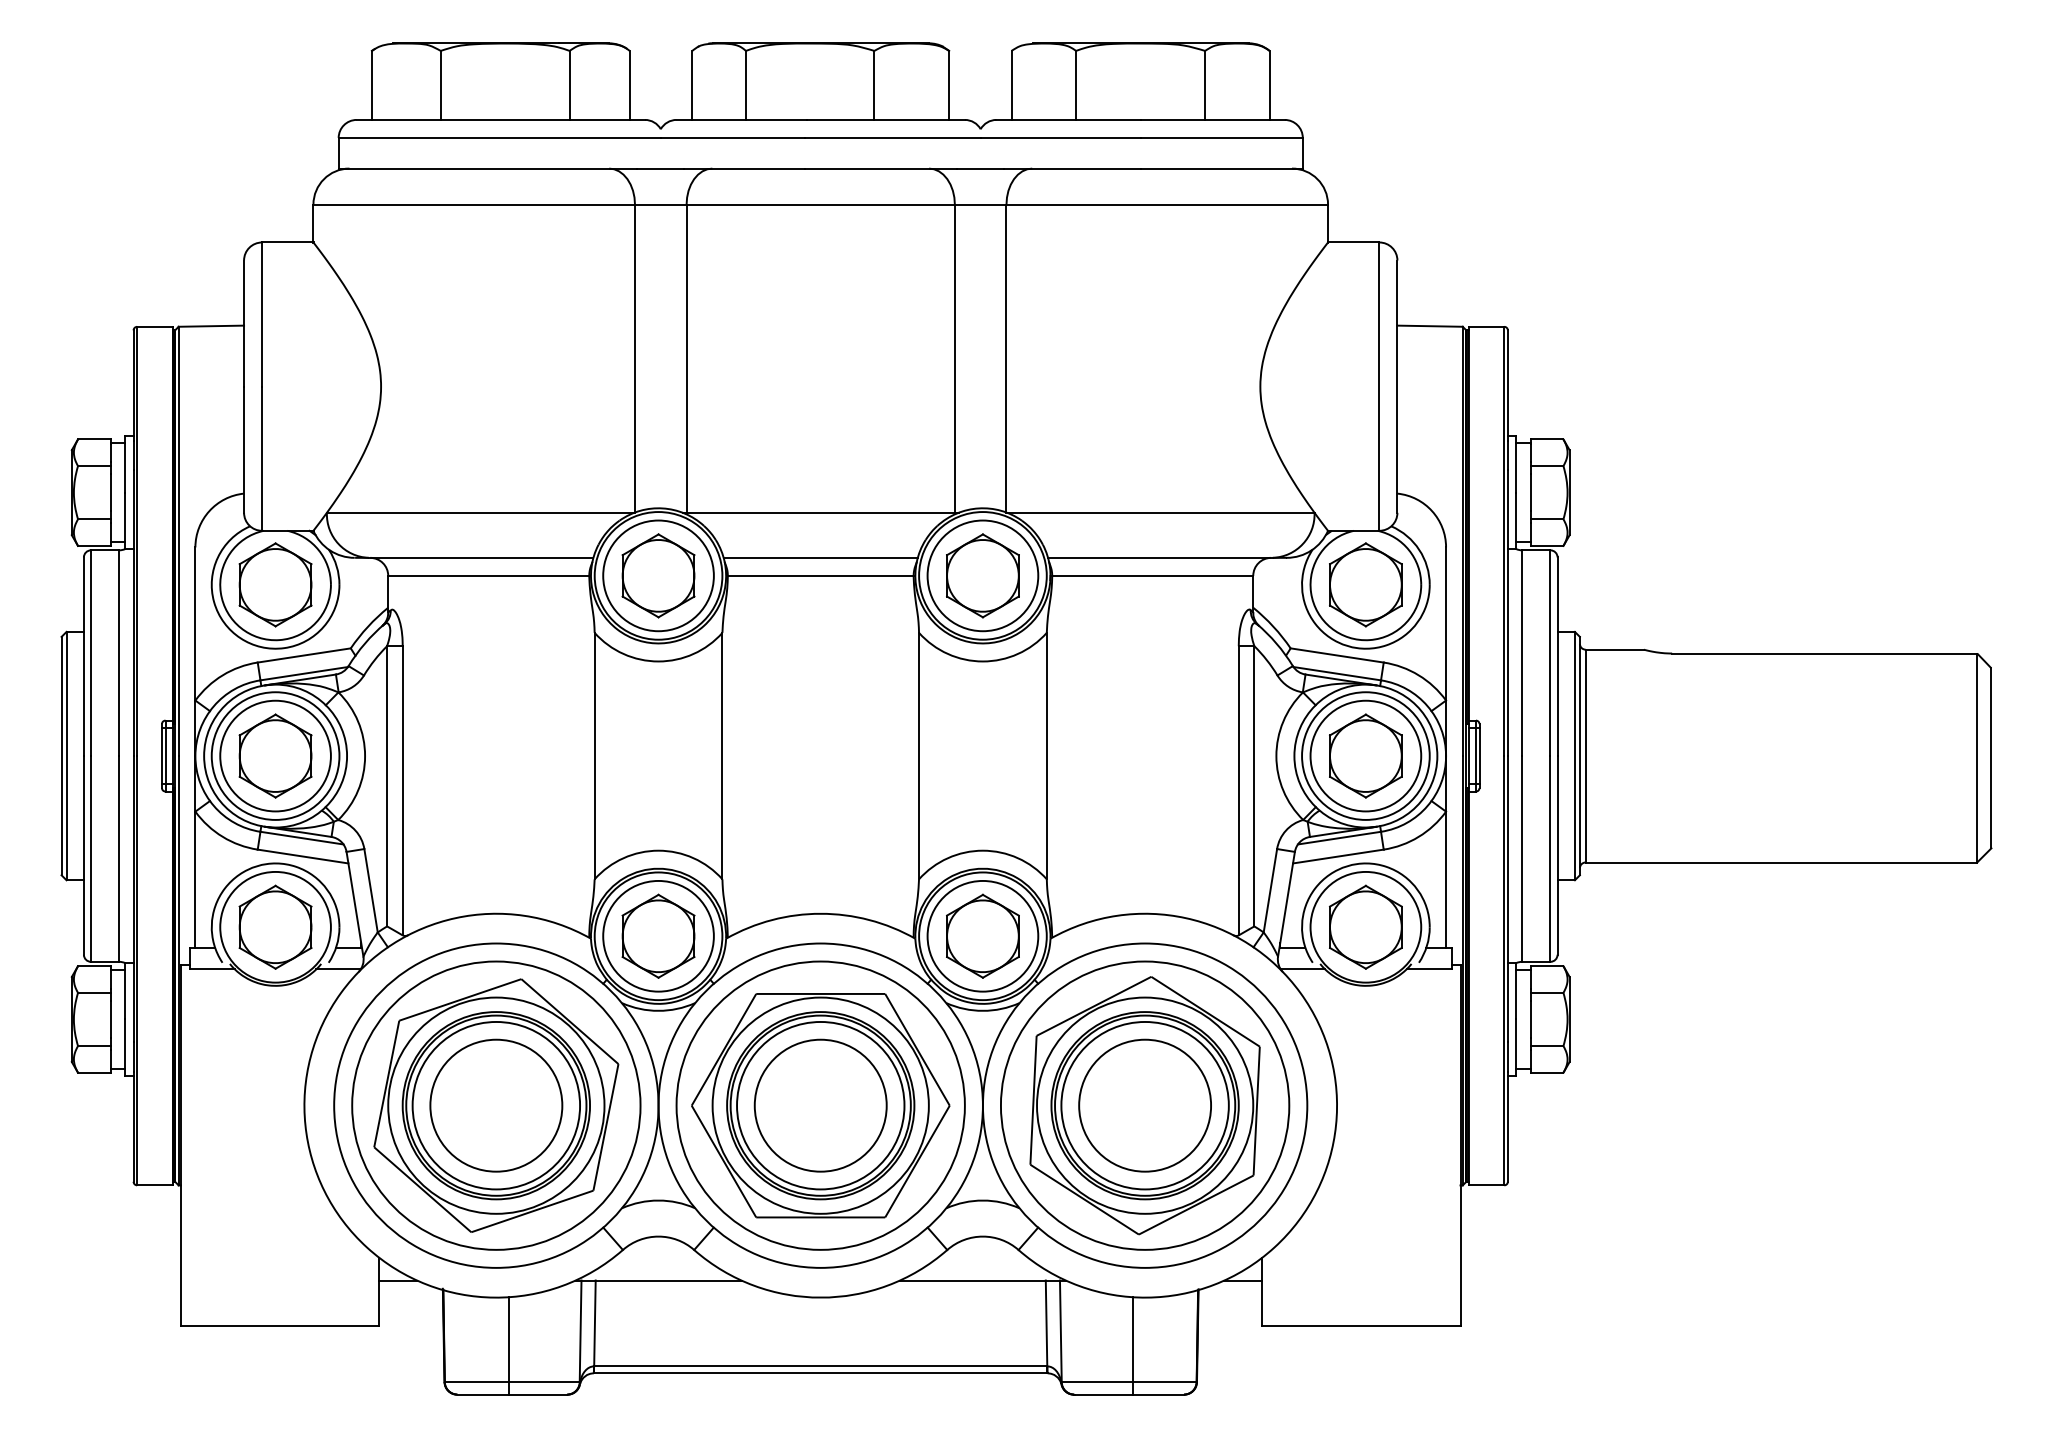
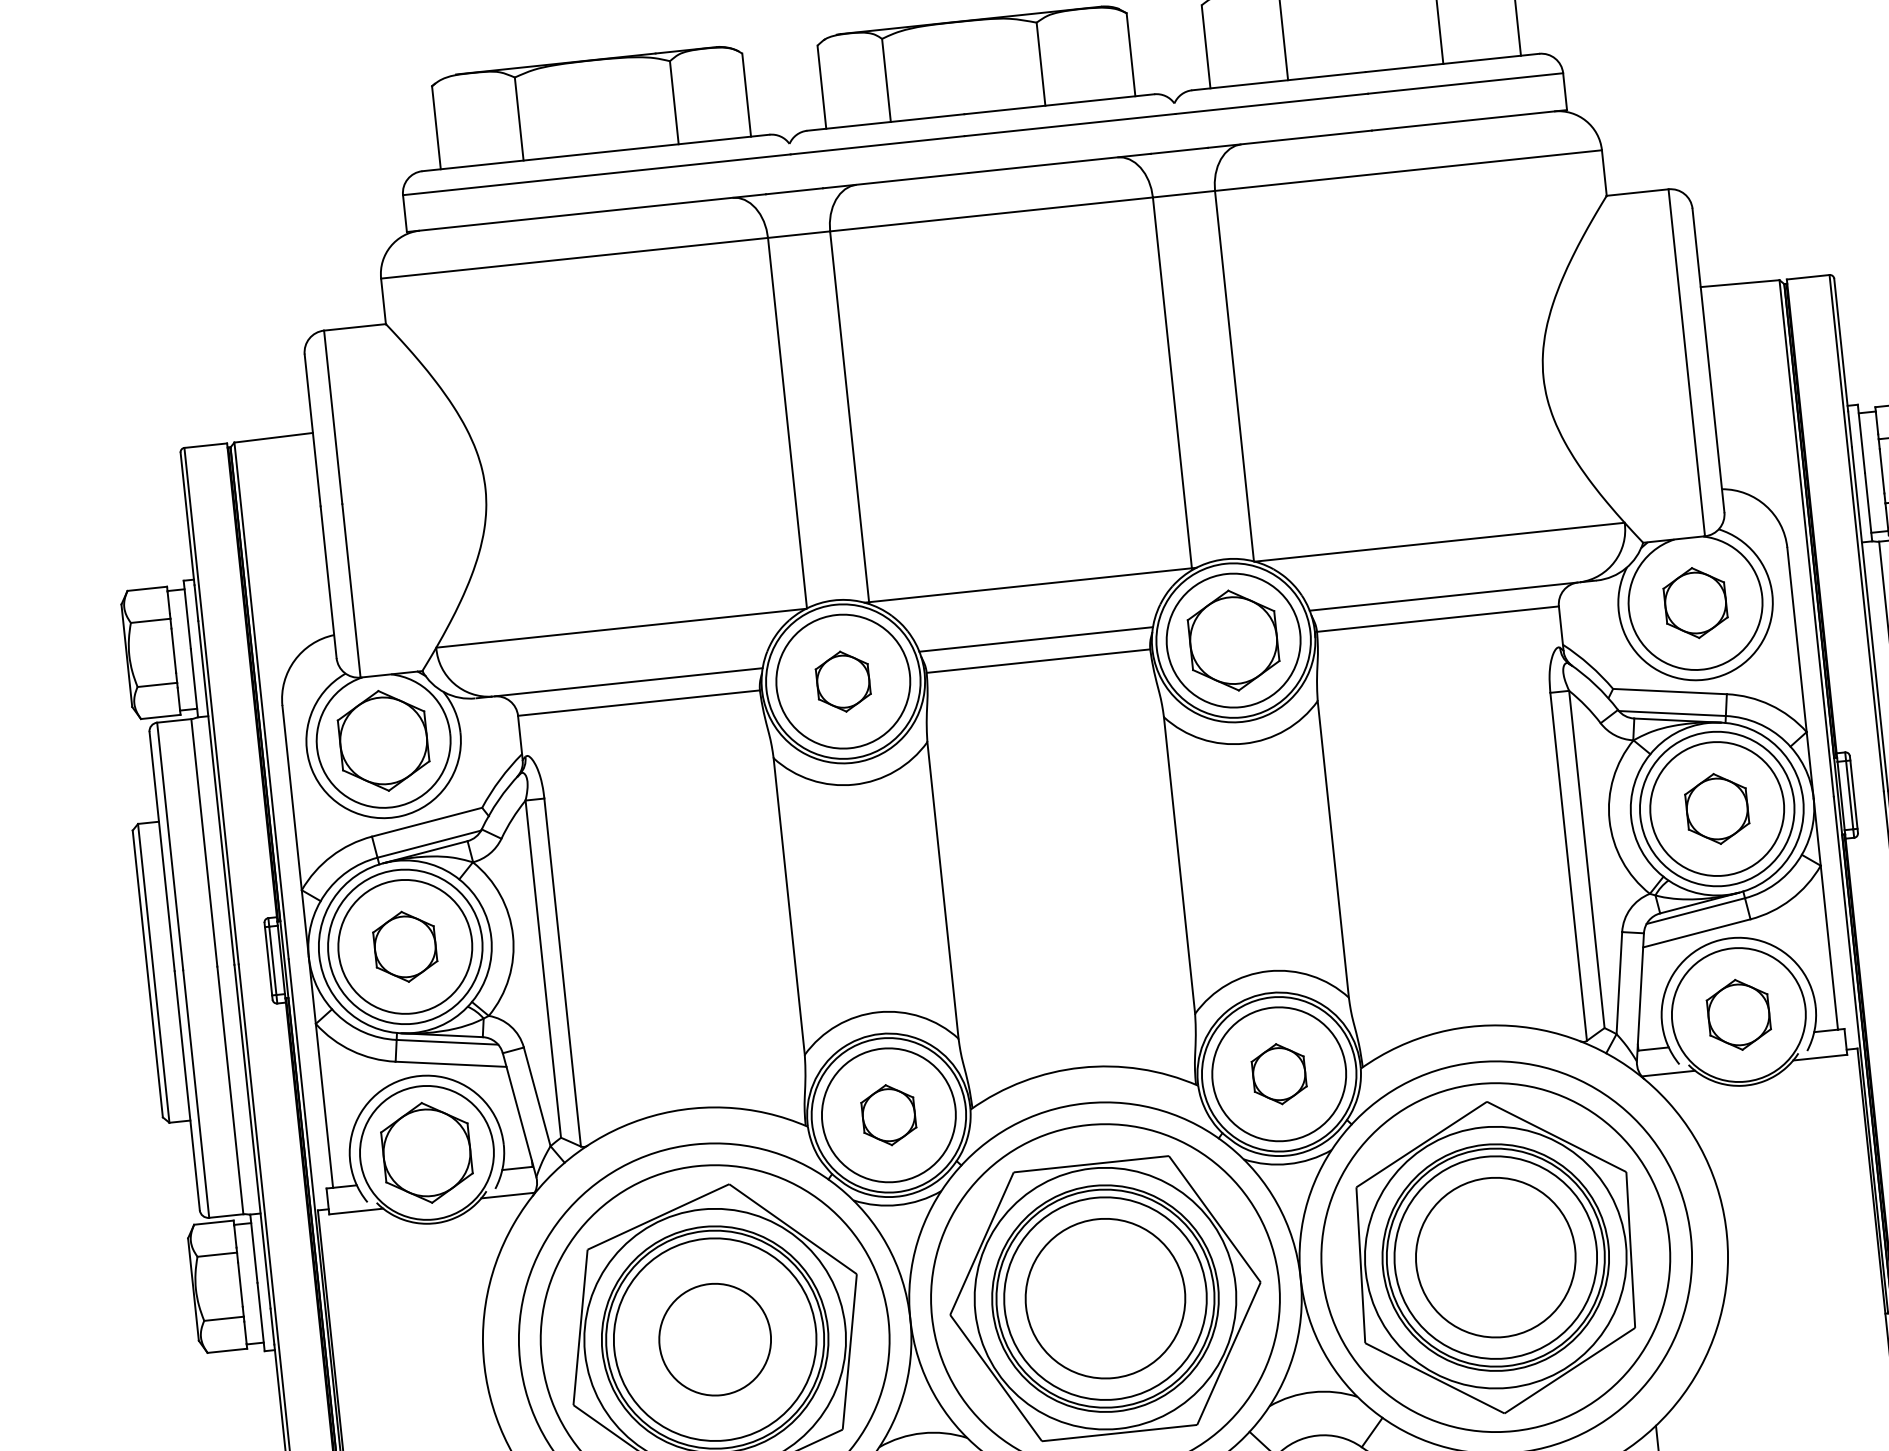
part: (658, 575) -> (843, 681), size x0.6
part: (1365, 584) -> (1695, 602), size x0.7
part: (275, 755) -> (405, 946), size x0.7
part: (1365, 755) -> (1716, 808), size x0.7
part: (1365, 926) -> (1738, 1014), size x0.7
part: (658, 935) -> (888, 1114), size x0.6
part: (982, 935) -> (1278, 1073), size x0.6
circle: (496, 1105) -> (715, 1339), size x0.7

